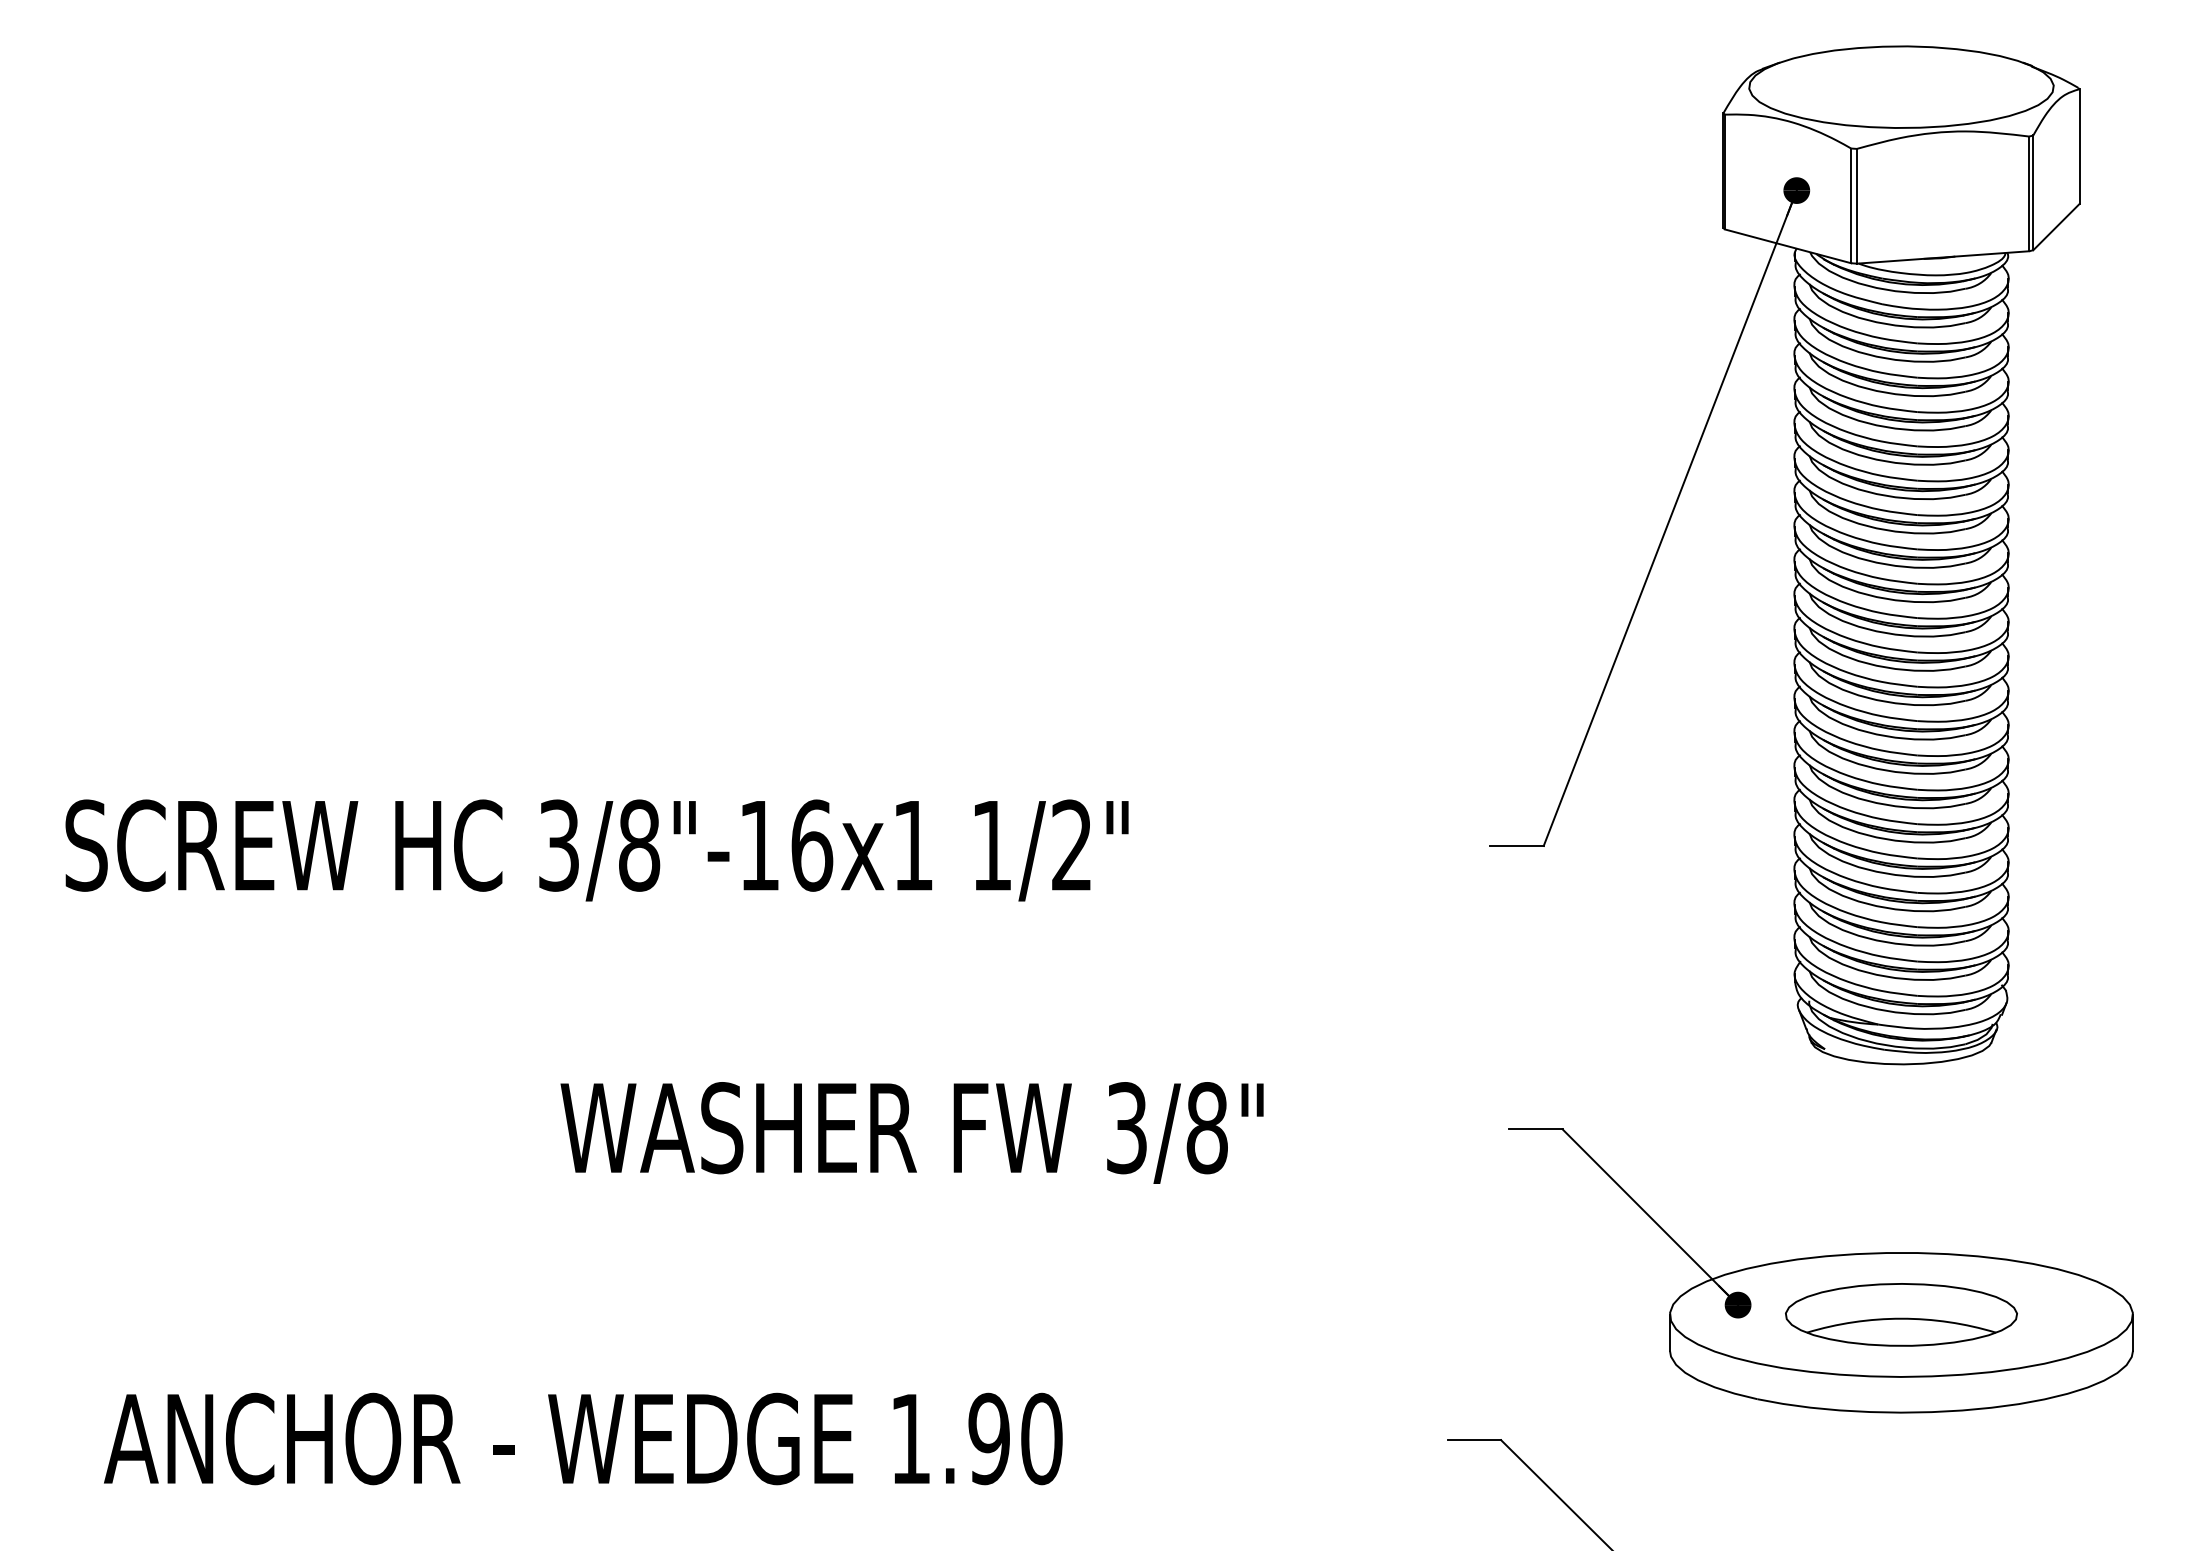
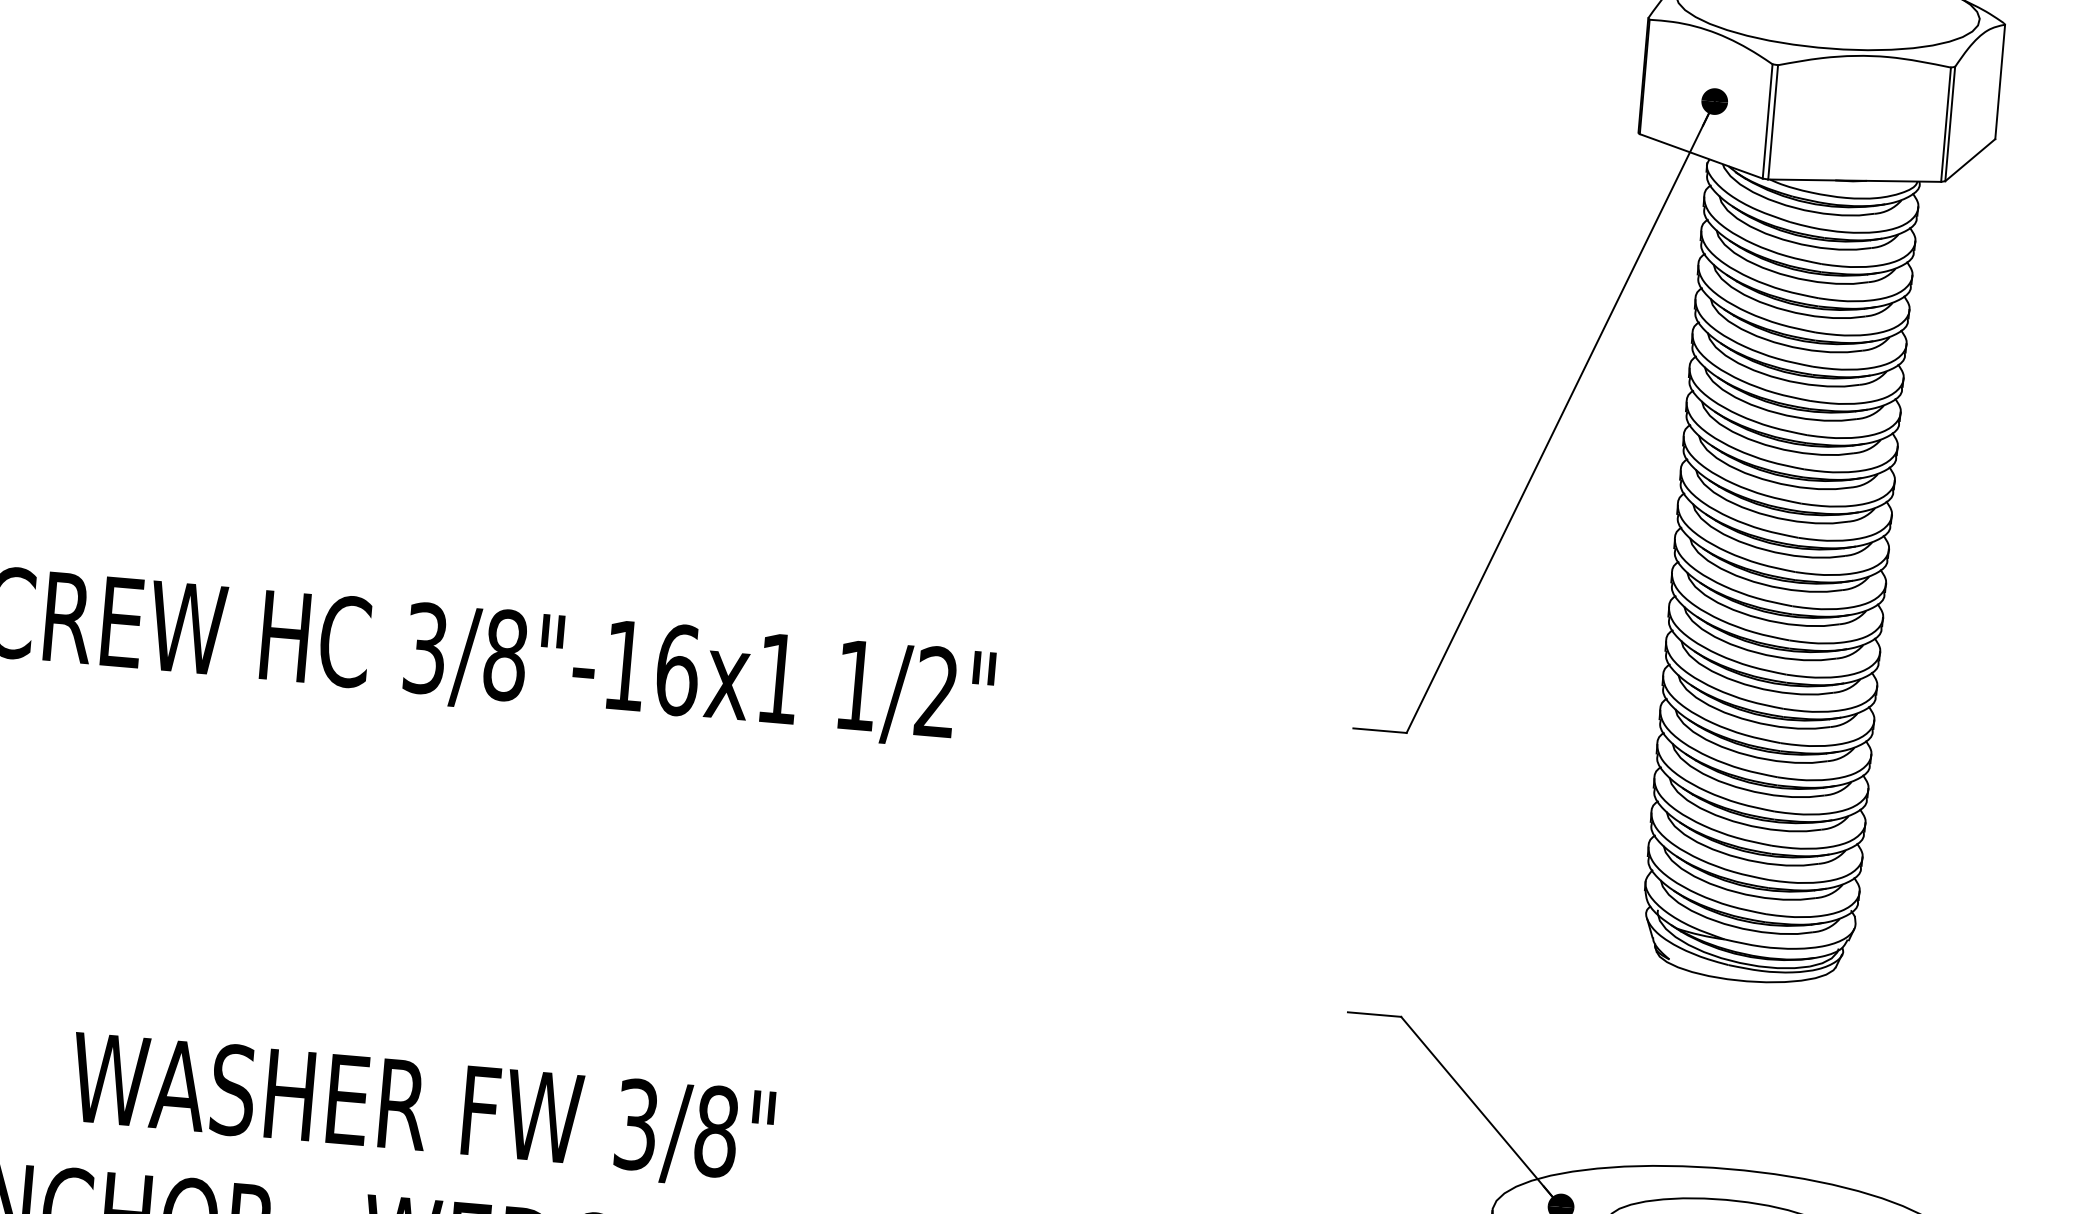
text: (911, 1132) -> (421, 1110), moved

